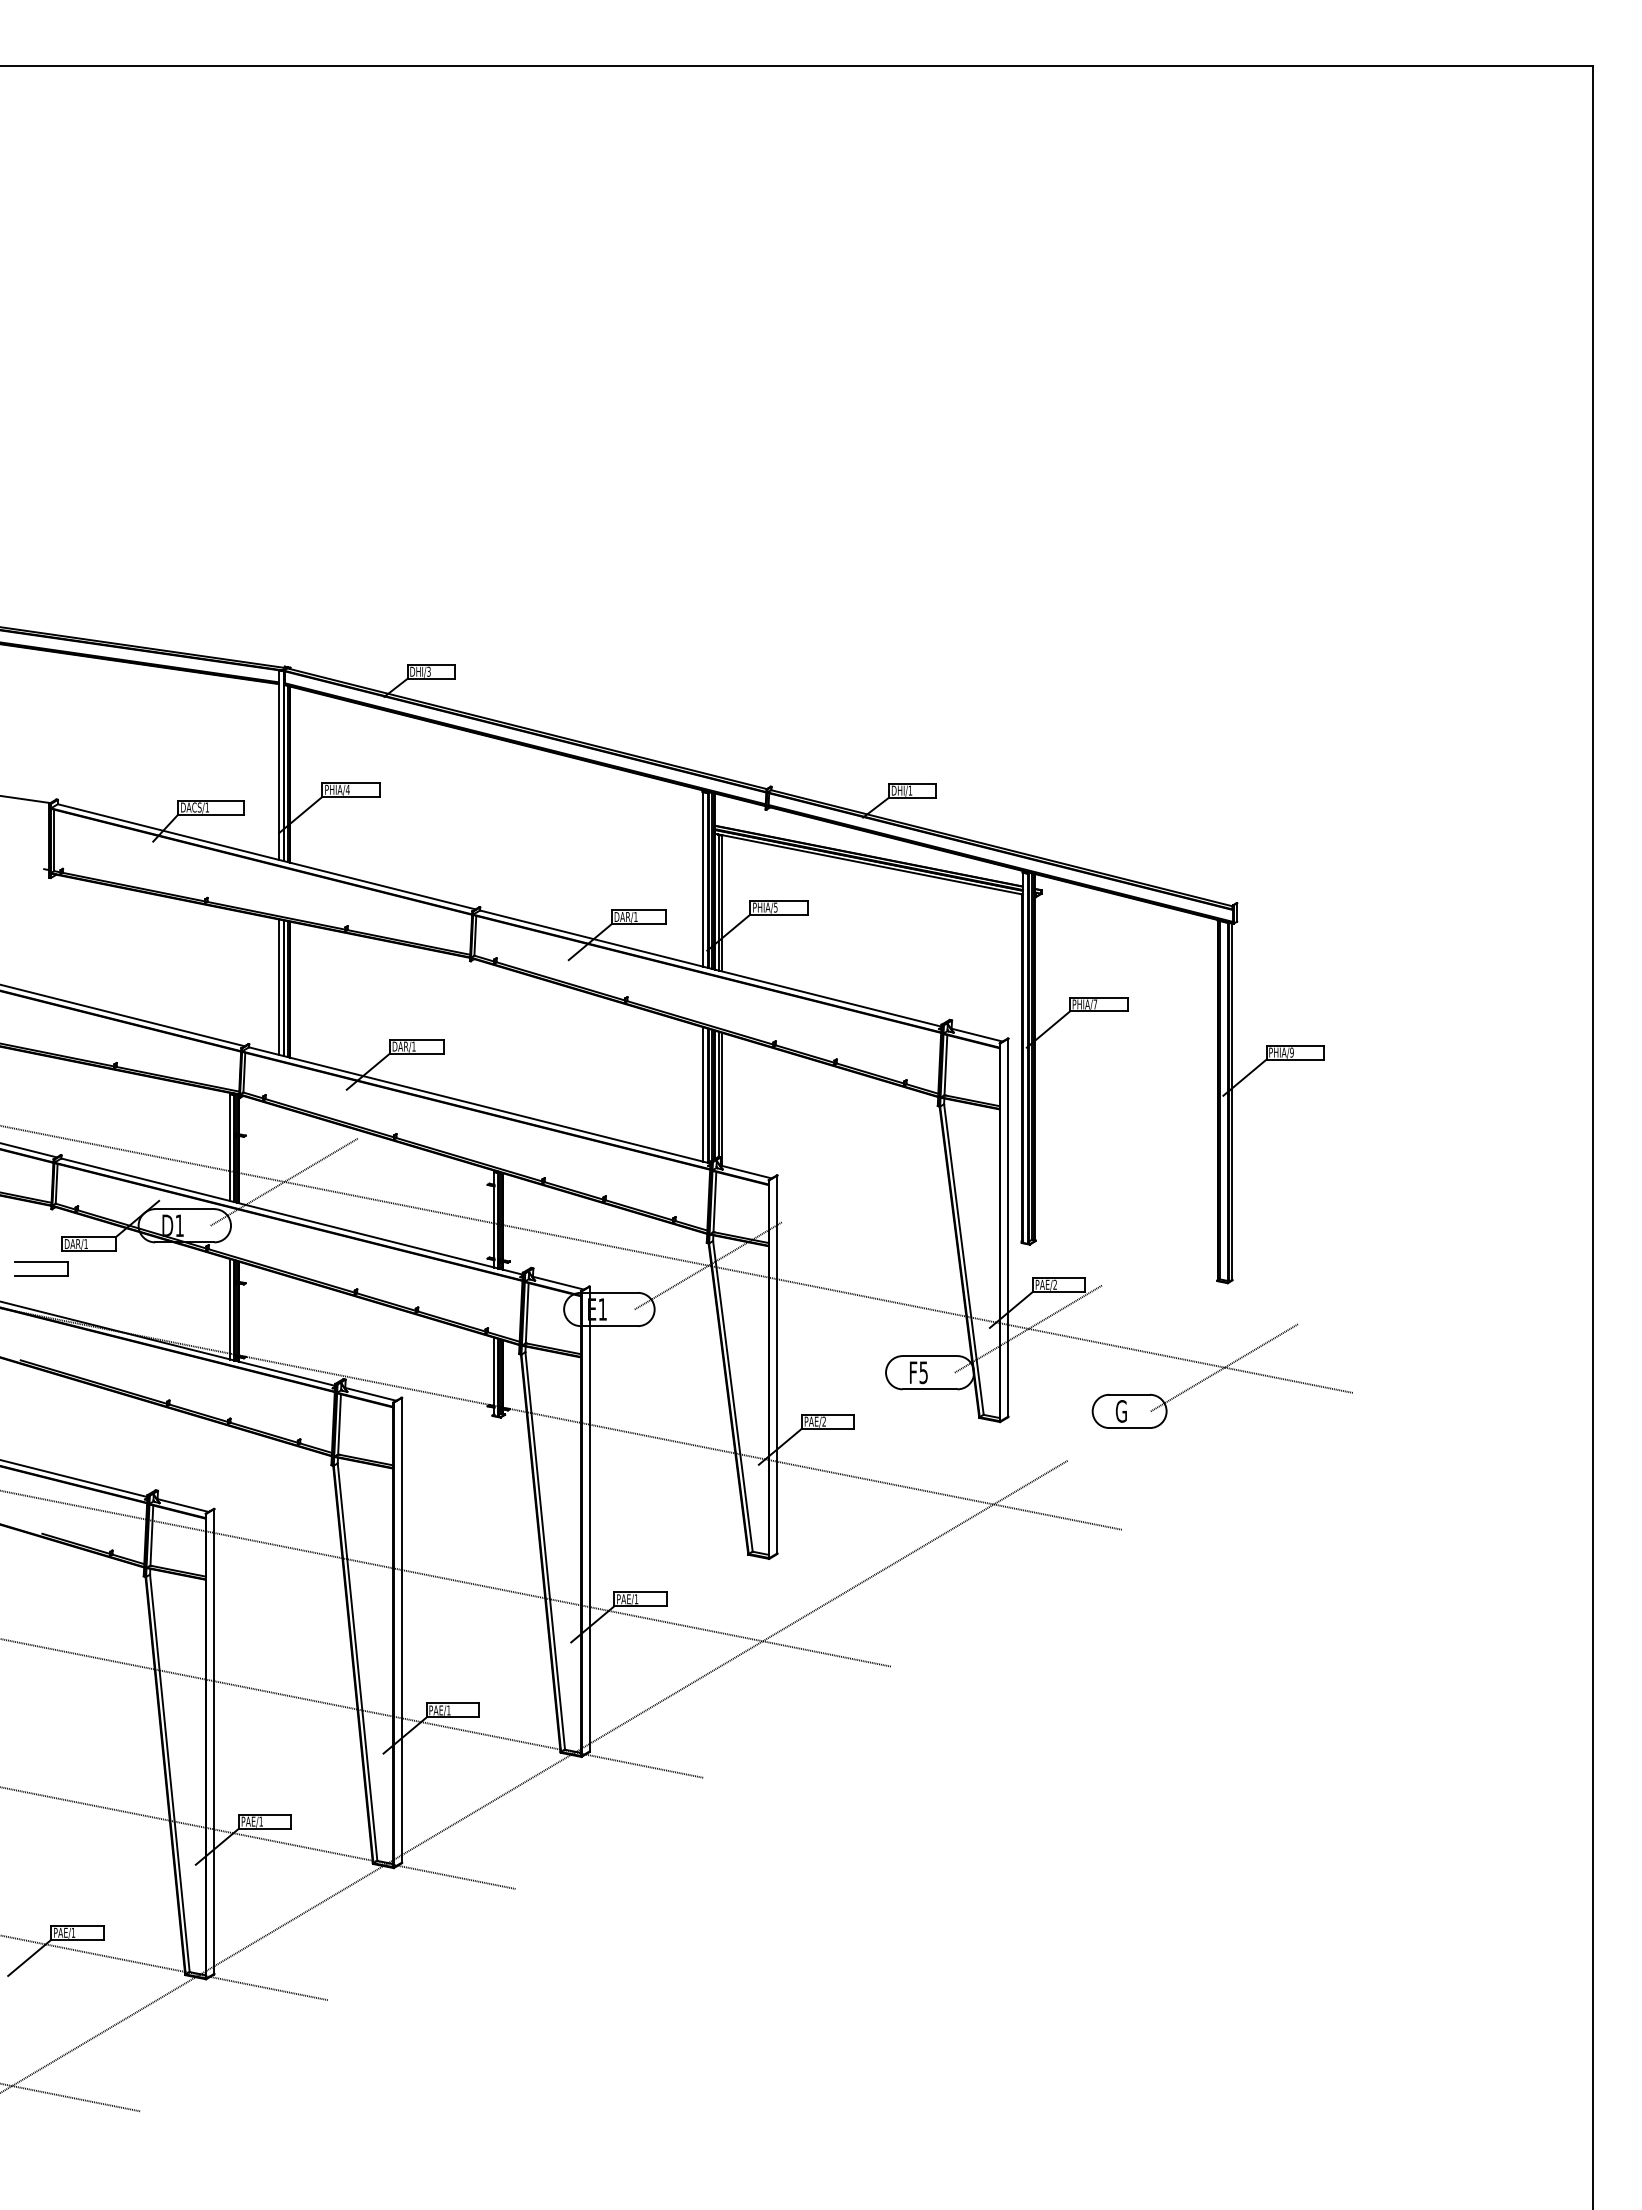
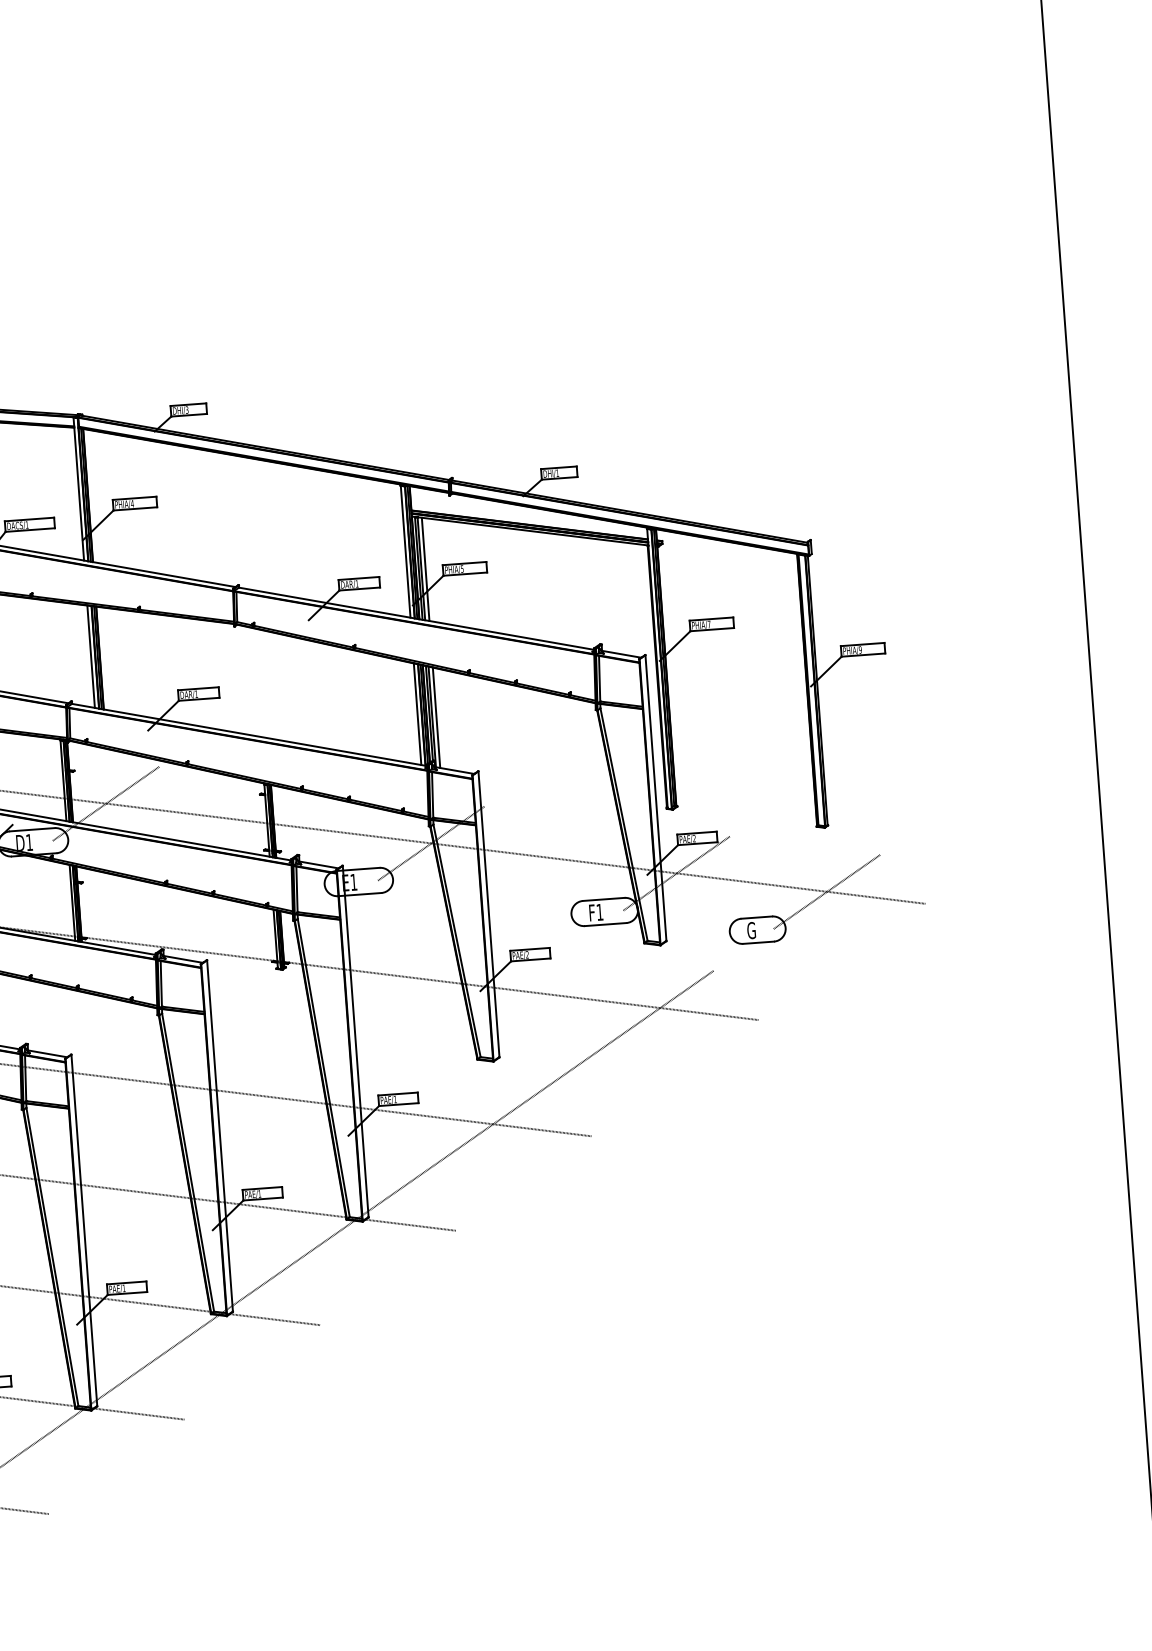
line: (727, 904) -> (425, 569), added
line: (727, 1100) -> (436, 717), added
text: (923, 1372) -> (599, 912), F5 -> F1

